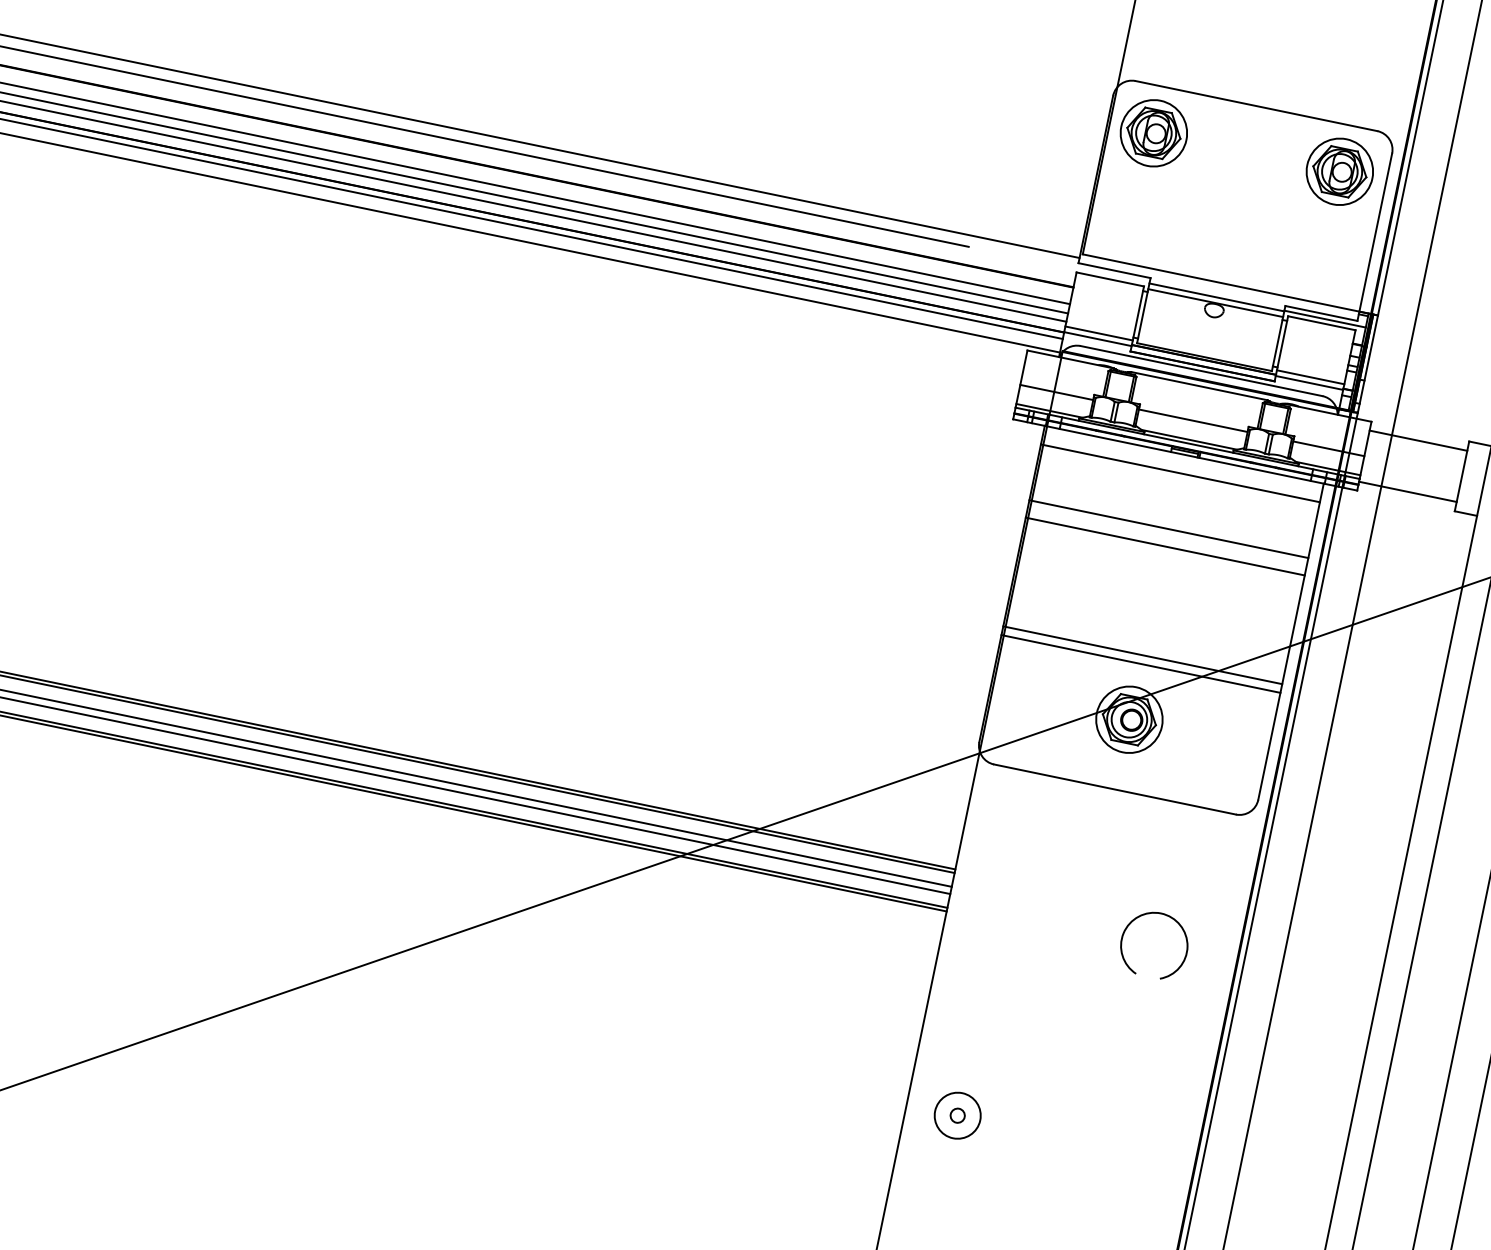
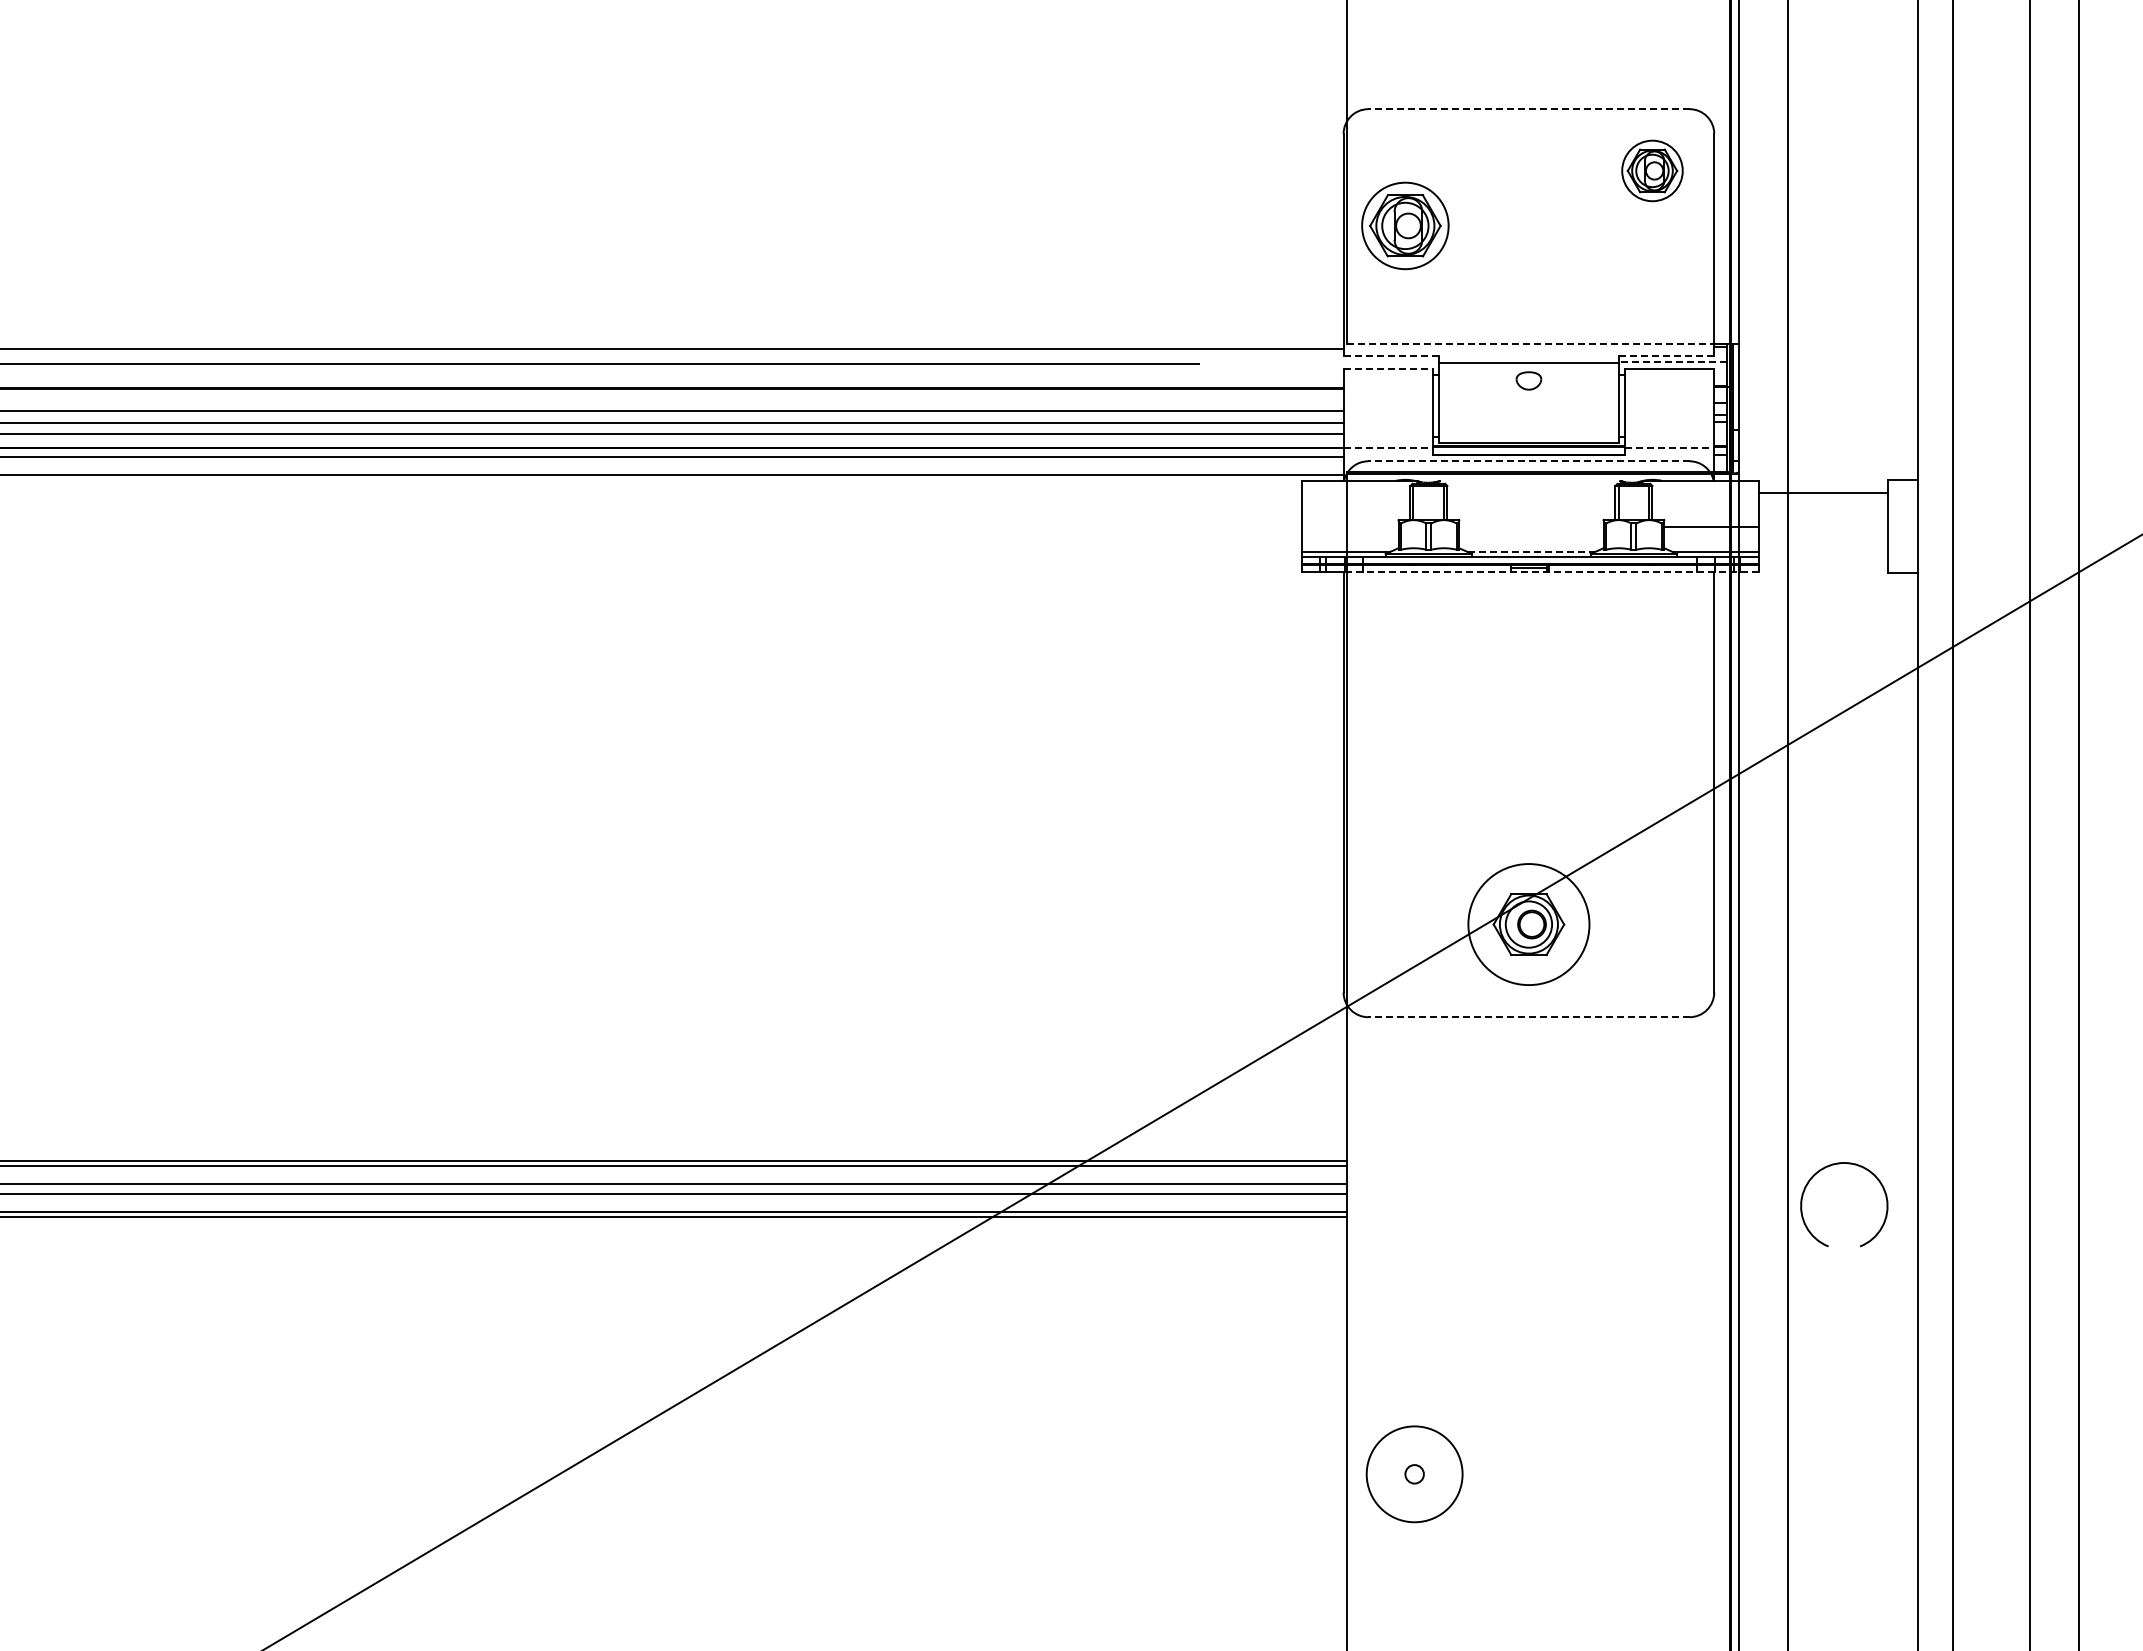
line: (1256, 106) -> (1528, 109), solid -> dashed
part: (1154, 132) -> (1405, 225), moved
part: (1339, 171) -> (1652, 170), size x0.7
line: (1114, 270) -> (1391, 356), solid -> dashed
line: (1110, 279) -> (1388, 368), solid -> dashed
line: (1230, 284) -> (1542, 343), solid -> dashed
line: (1215, 302) -> (1528, 370), removed
line: (1321, 313) -> (1666, 356), solid -> dashed
line: (1325, 319) -> (1672, 362), solid -> dashed
line: (1099, 333) -> (1388, 440), removed
line: (1098, 338) -> (1388, 447), solid -> dashed
line: (1201, 371) -> (1528, 461), solid -> dashed
line: (1310, 377) -> (1669, 440), removed
line: (1309, 382) -> (1669, 447), solid -> dashed
line: (1198, 386) -> (1529, 481), removed
line: (1056, 392) -> (1349, 526), removed
line: (1193, 420) -> (1531, 526), removed
line: (1189, 440) -> (1531, 552), solid -> dashed
line: (1201, 458) -> (1551, 572), solid -> dashed
line: (1180, 473) -> (1528, 597), removed
line: (1407, 491) -> (1823, 560), removed
line: (1168, 529) -> (1528, 671), removed
line: (1164, 546) -> (1528, 694), removed
line: (1142, 654) -> (1528, 838), removed
line: (1140, 663) -> (1528, 850), removed
circle: (1129, 719) -> (1528, 924), size x1.4
line: (1114, 789) -> (1528, 1017), solid -> dashed
arc: (1170, 918) -> (1857, 1166), moved
circle: (957, 1115) -> (1414, 1474), size x1.6

